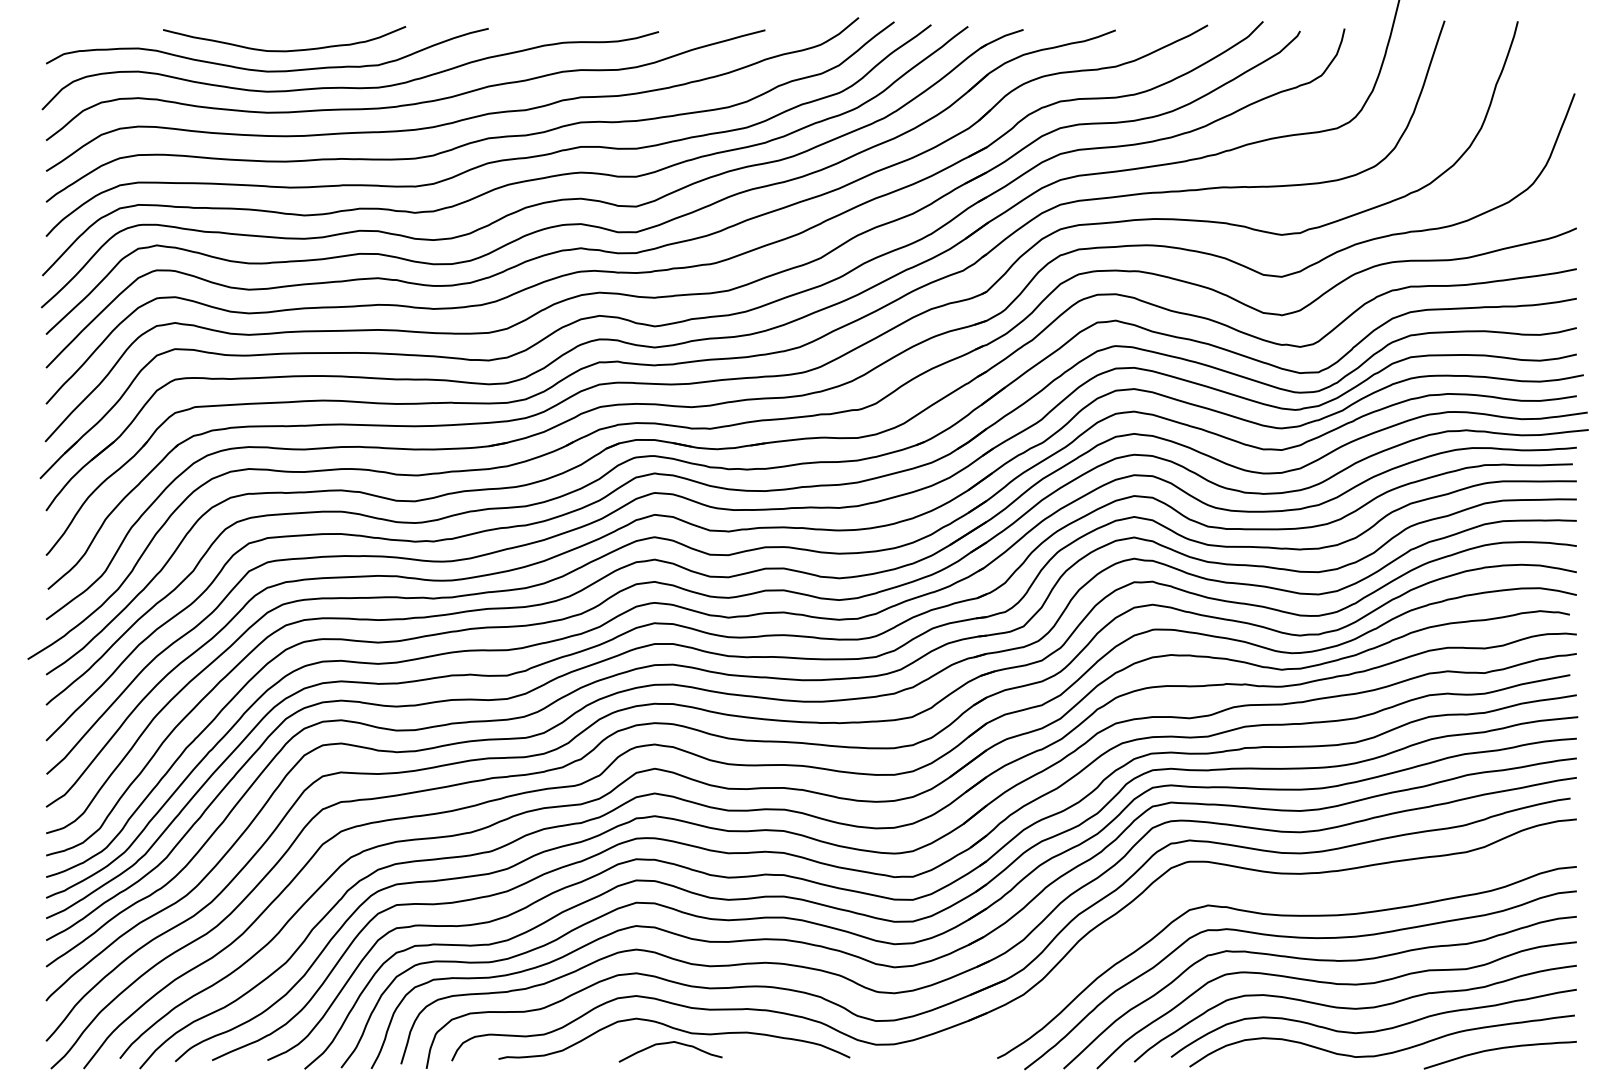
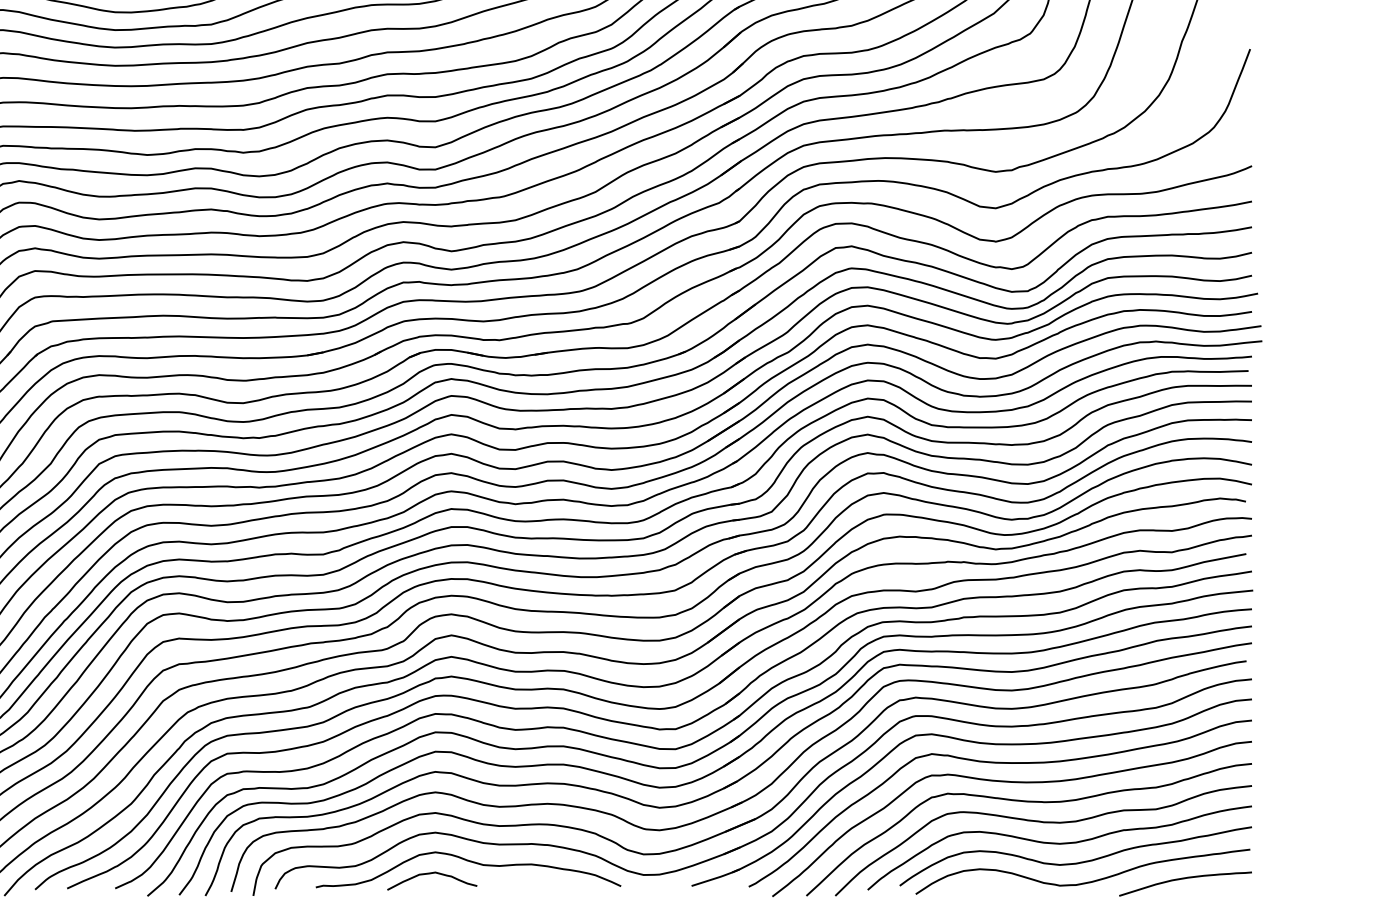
part: (1260, 893) -> (977, 743), added
curve: (670, 1043) -> (432, 873), moved

